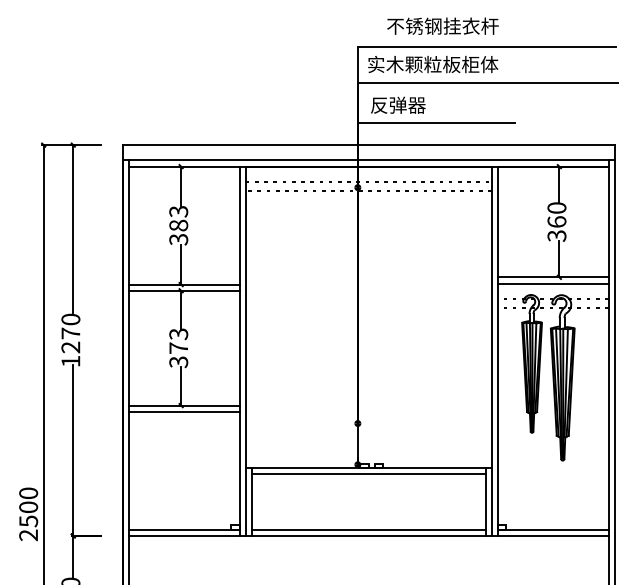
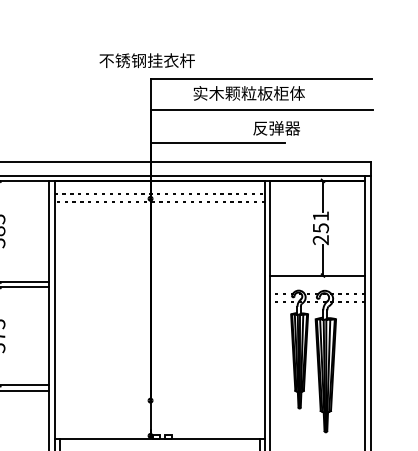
text: (442, 25) -> (146, 60), moved
text: (433, 64) -> (249, 93), moved
text: (398, 104) -> (276, 127), moved
text: (556, 221) -> (320, 227), 360 -> 251
line: (552, 283) -> (317, 280), removed
line: (368, 474) -> (159, 444), removed

